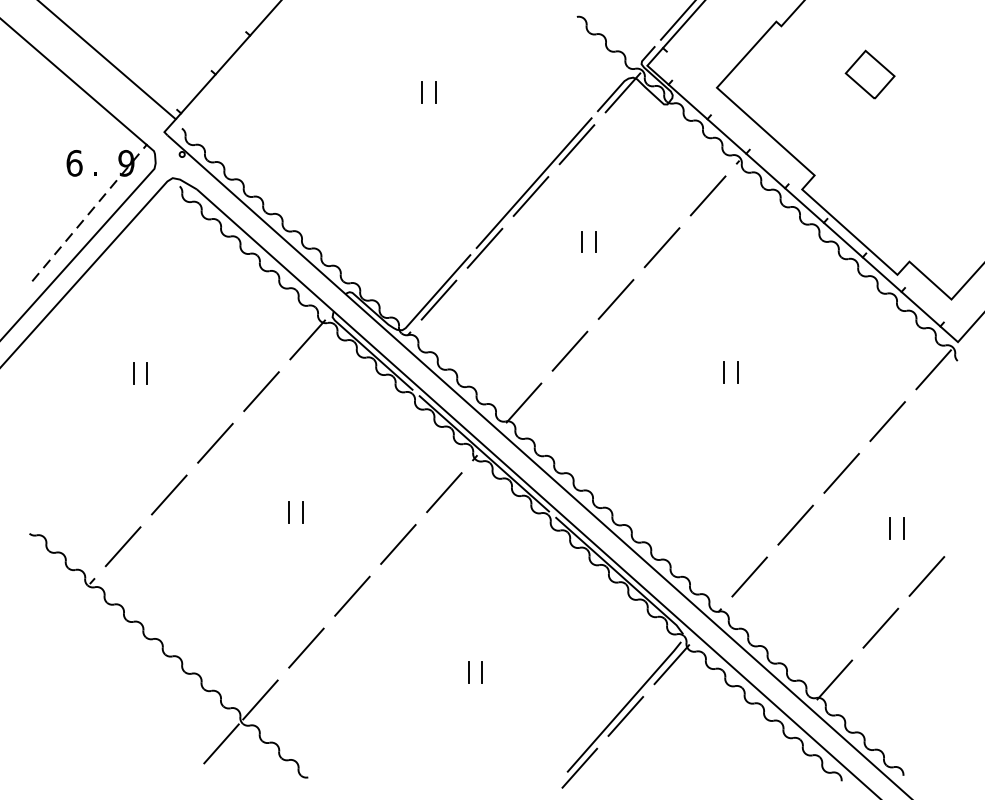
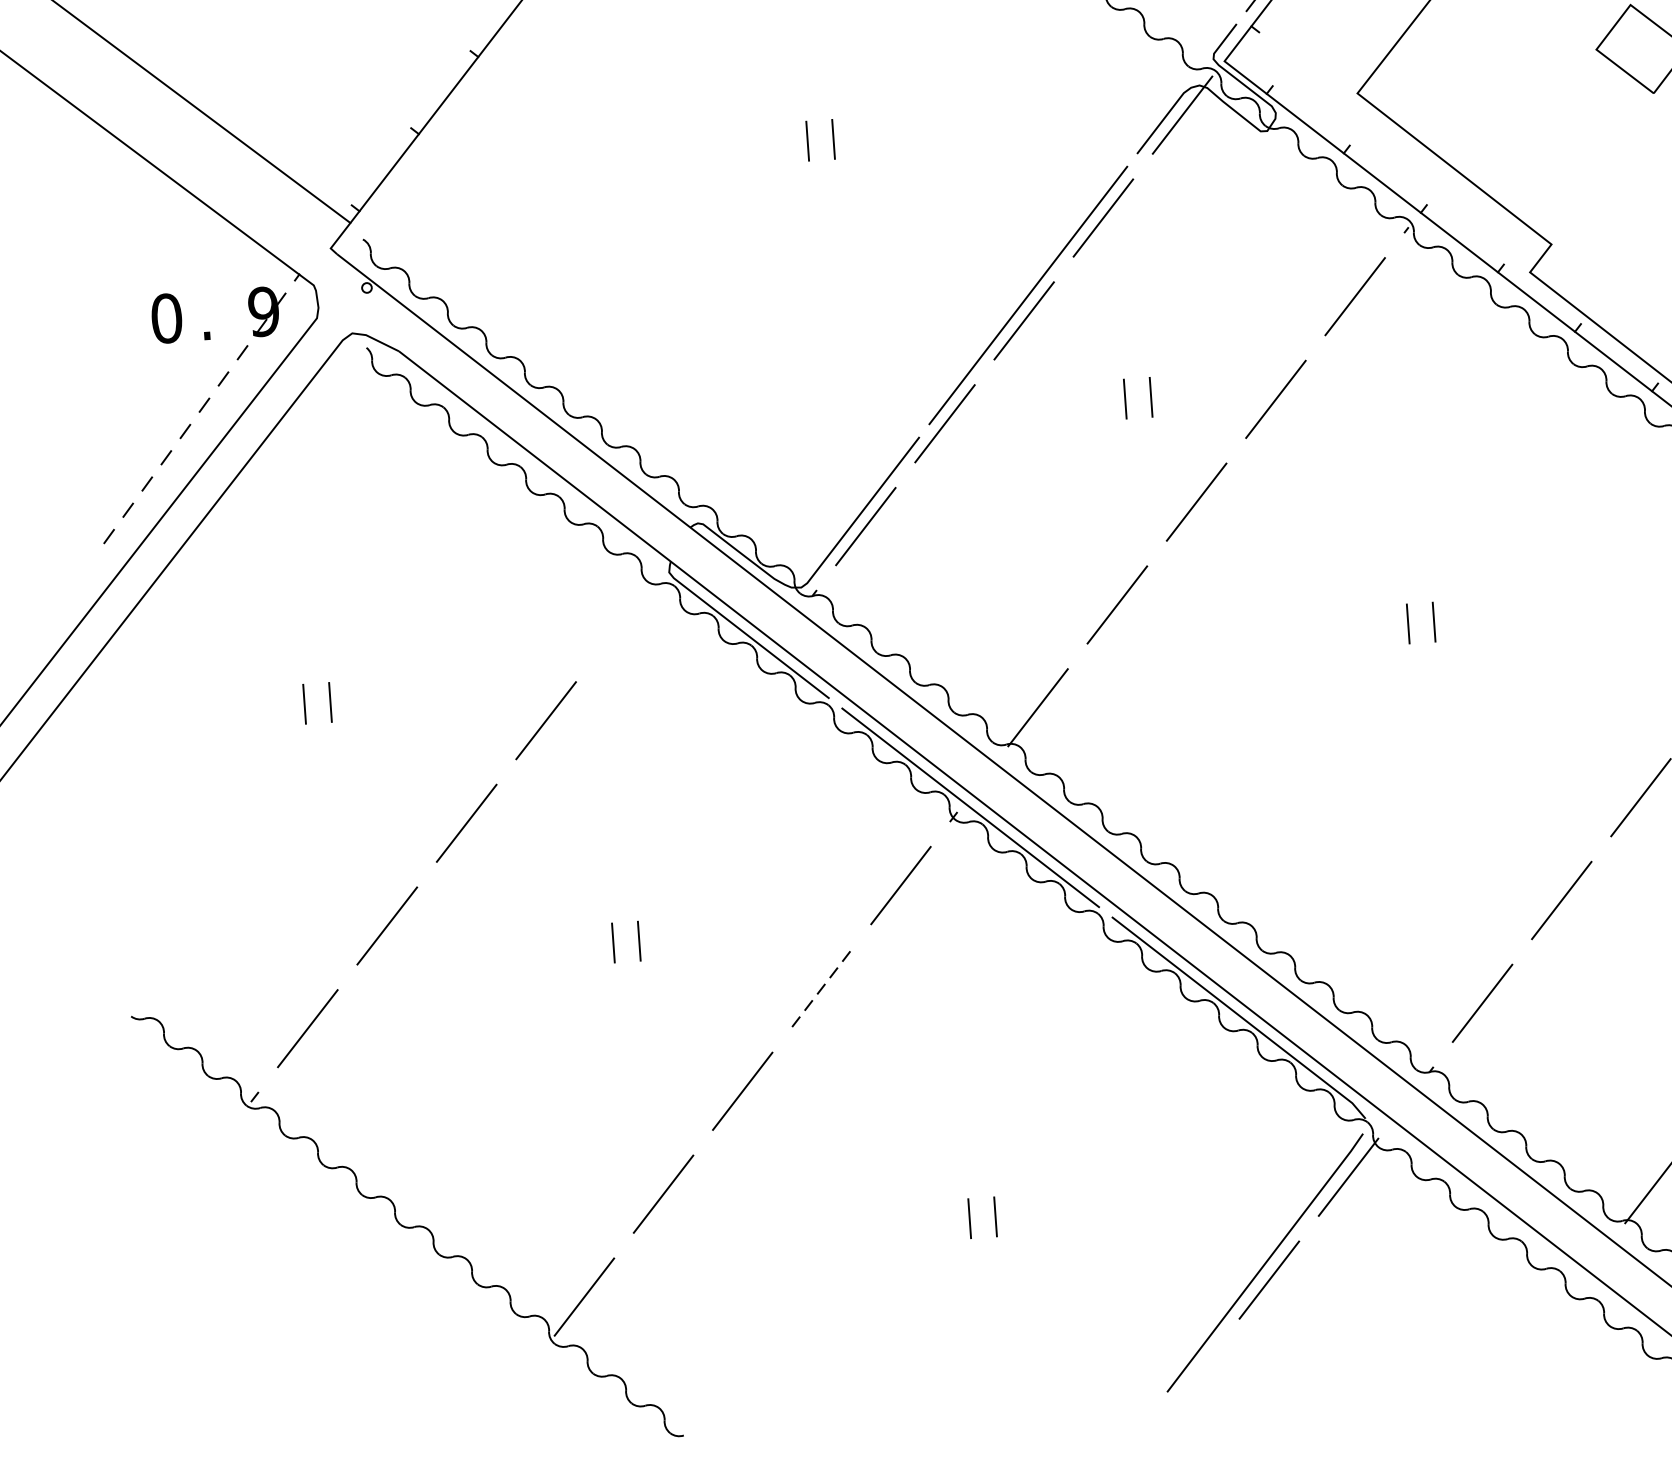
text: (74, 162) -> (166, 316), 6 -> 0
line: (307, 339) -> (625, 617), removed
line: (398, 544) -> (822, 988), solid -> dashed
line: (221, 743) -> (517, 1383), removed
line: (579, 767) -> (1189, 1381), removed

